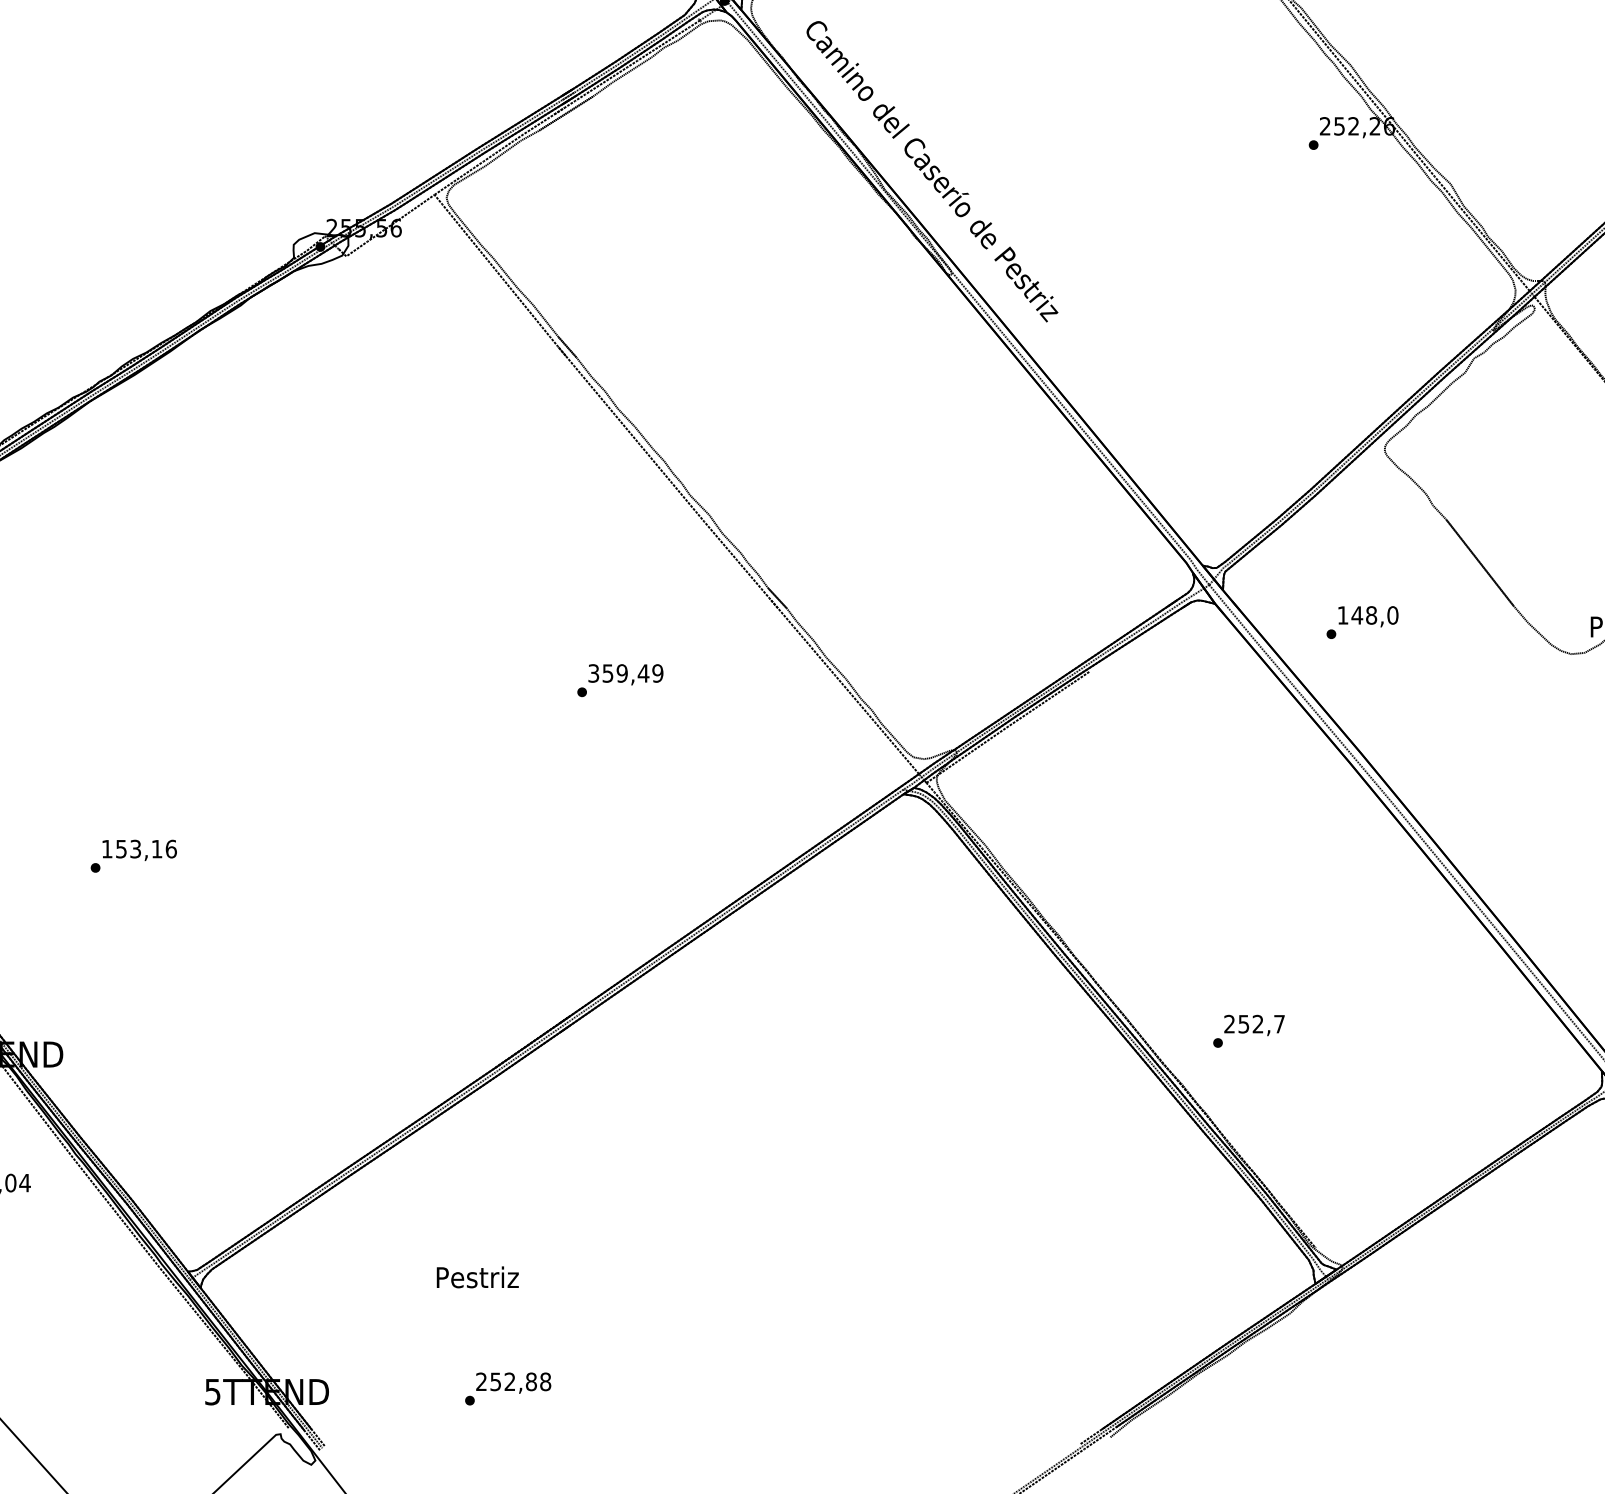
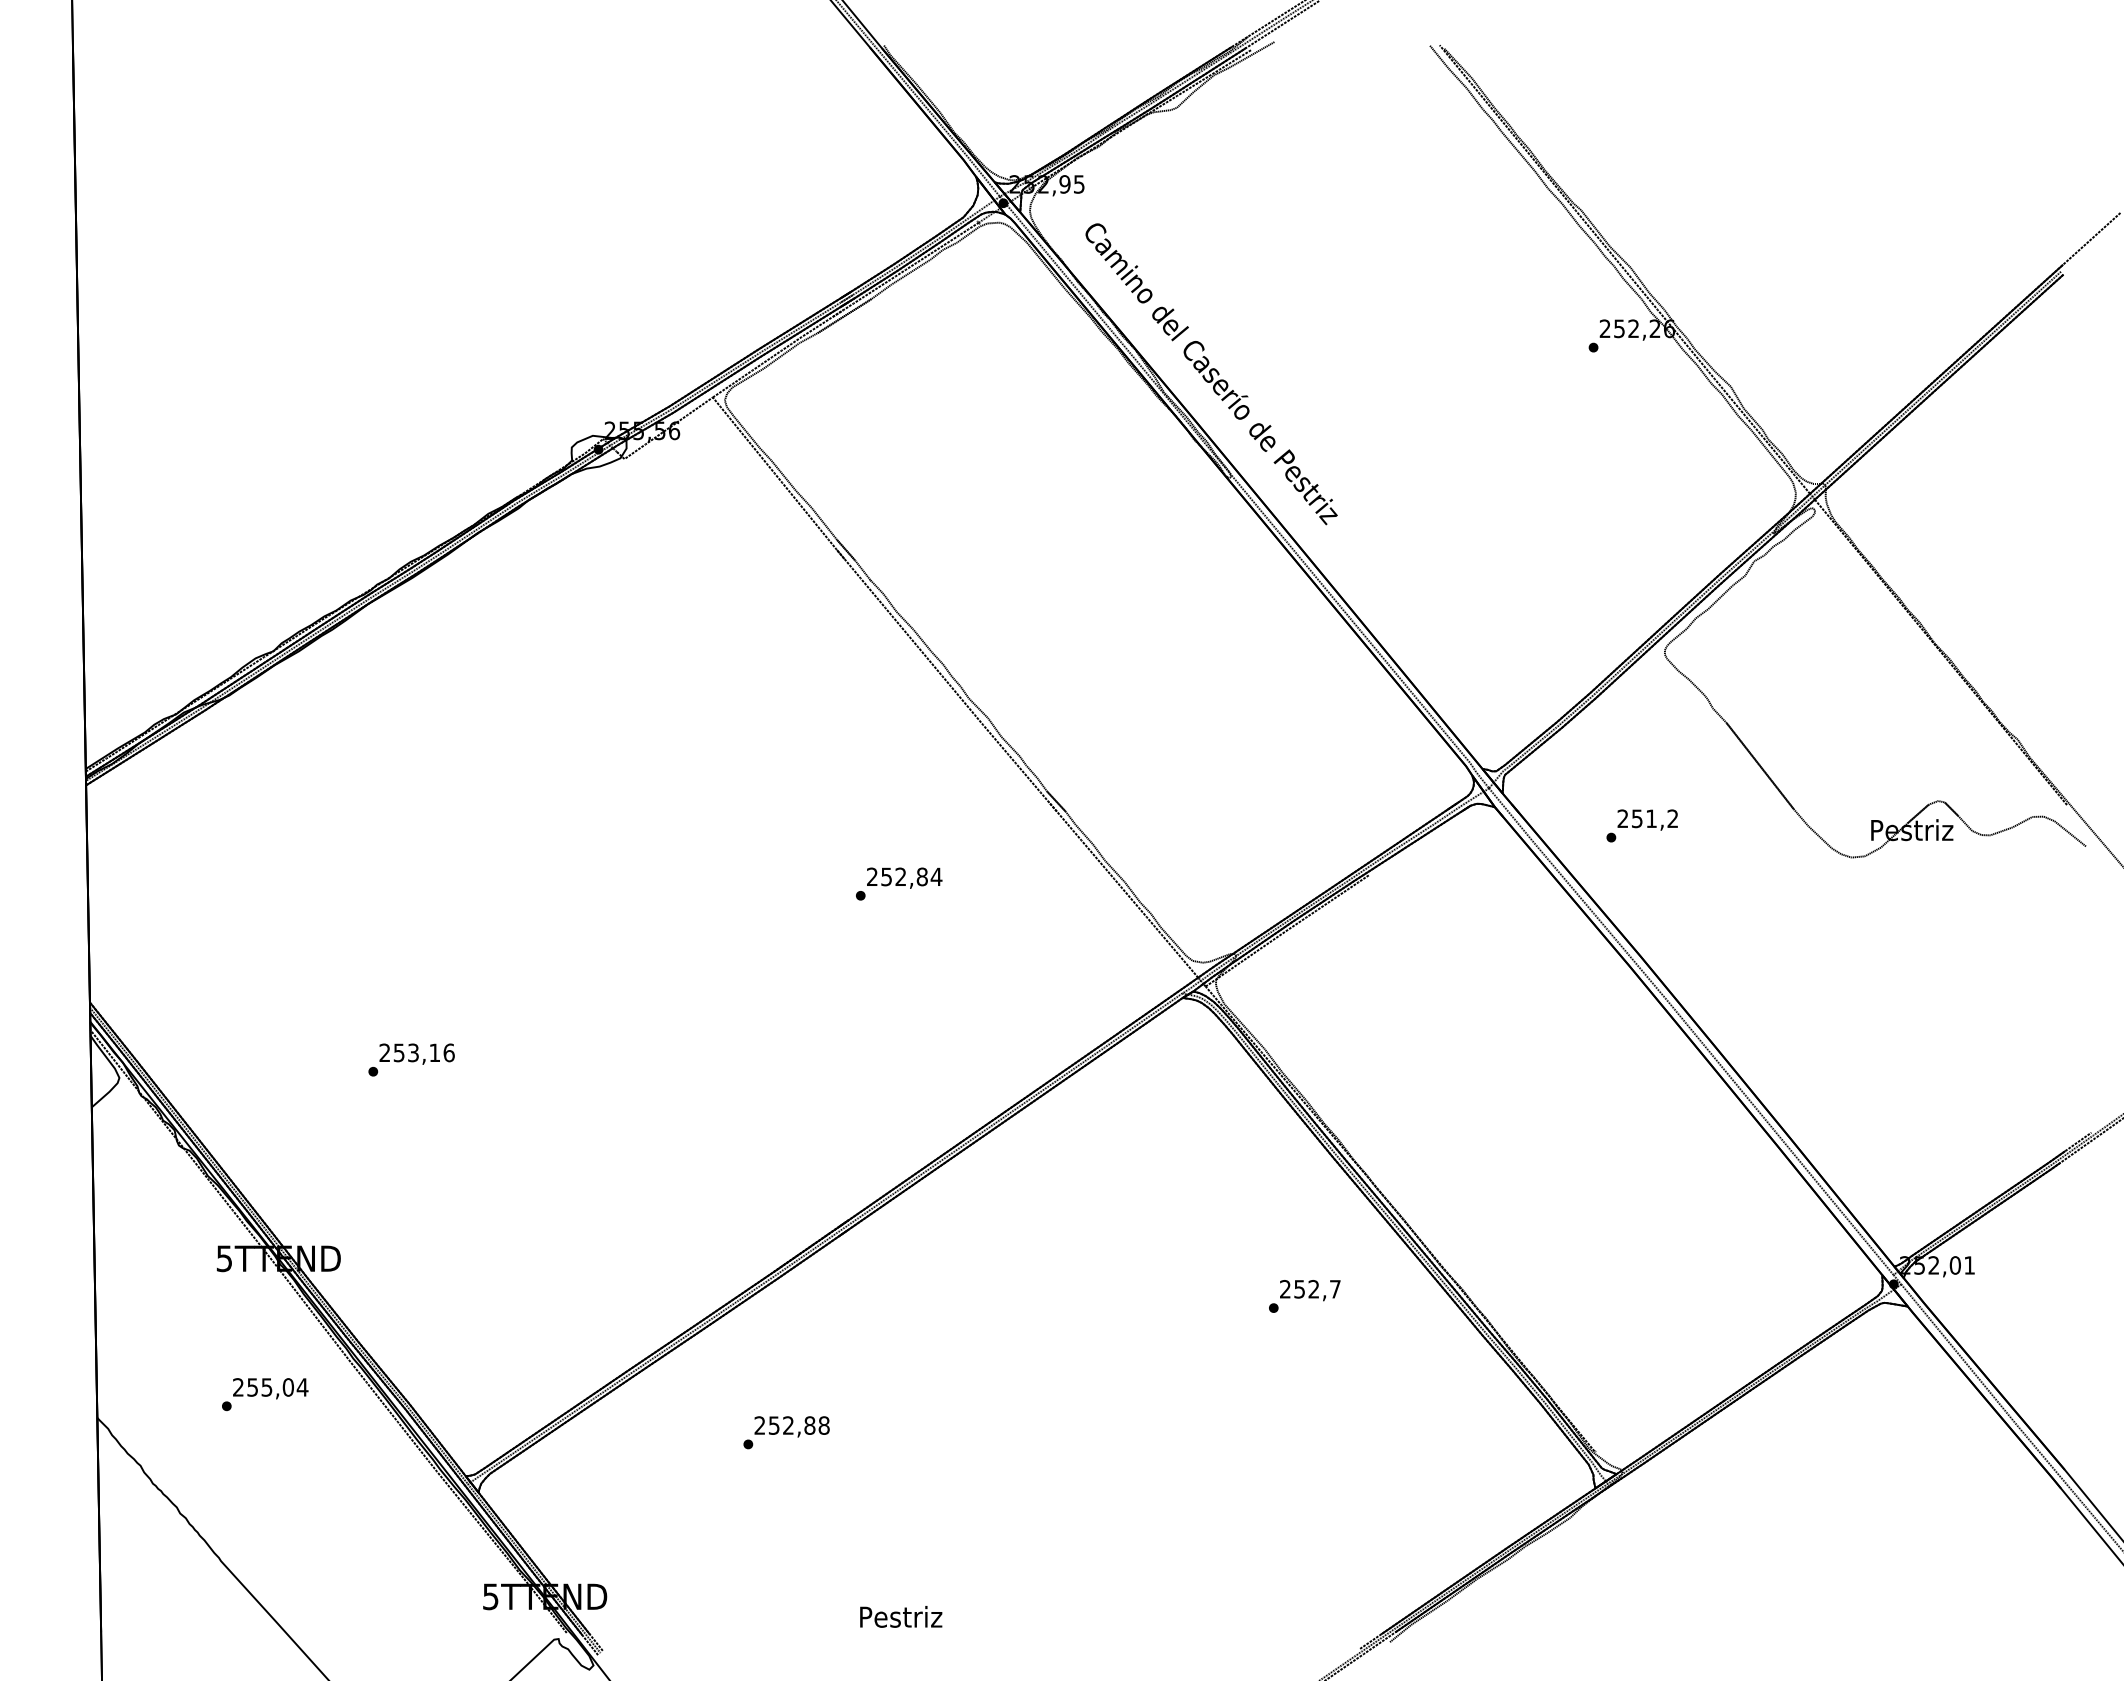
text: (1367, 615) -> (1647, 818), 148,0 -> 251,2
text: (625, 673) -> (904, 876), 359,49 -> 252,84
text: (106, 848) -> (384, 1052), 153,16 -> 253,16
text: (1248, 1031) -> (1304, 1296), moved
text: (478, 1276) -> (901, 1616), moved
text: (508, 1388) -> (786, 1432), moved

